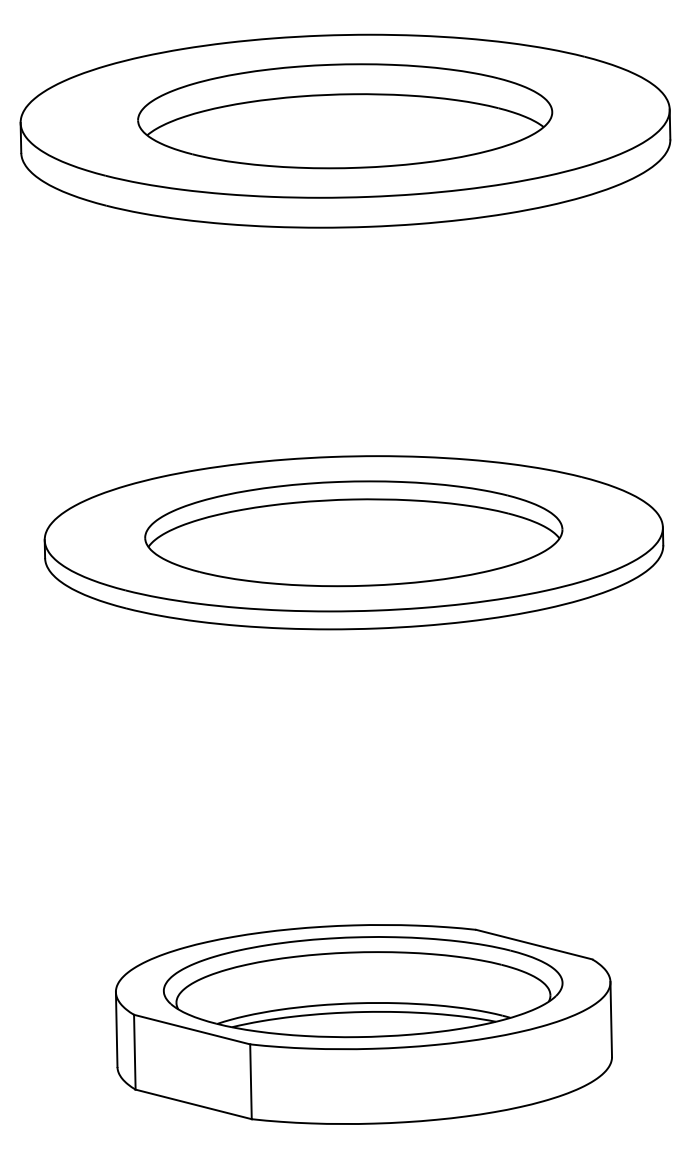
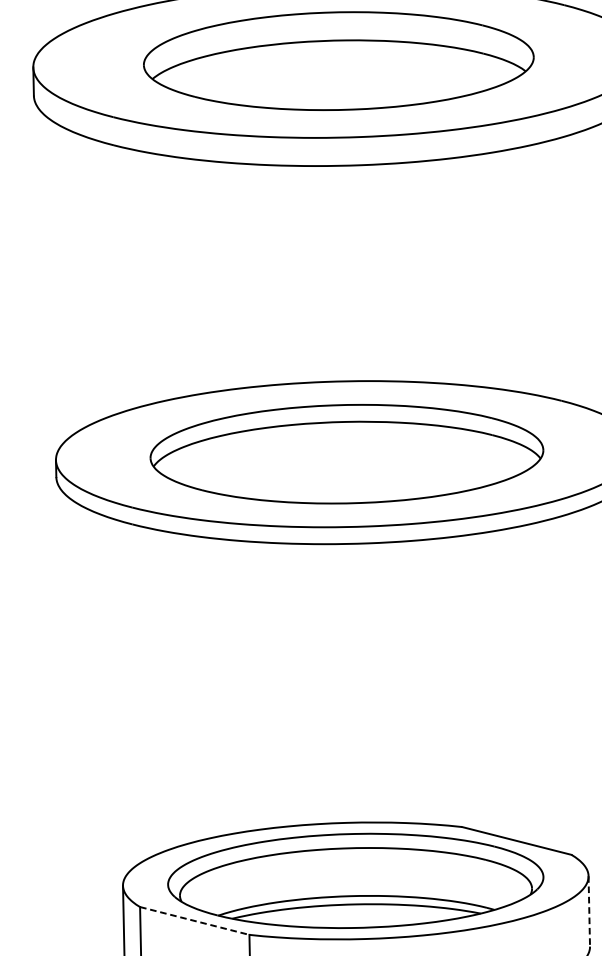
line: (611, 1019) -> (589, 911), solid -> dashed
line: (192, 1029) -> (195, 920), solid -> dashed

